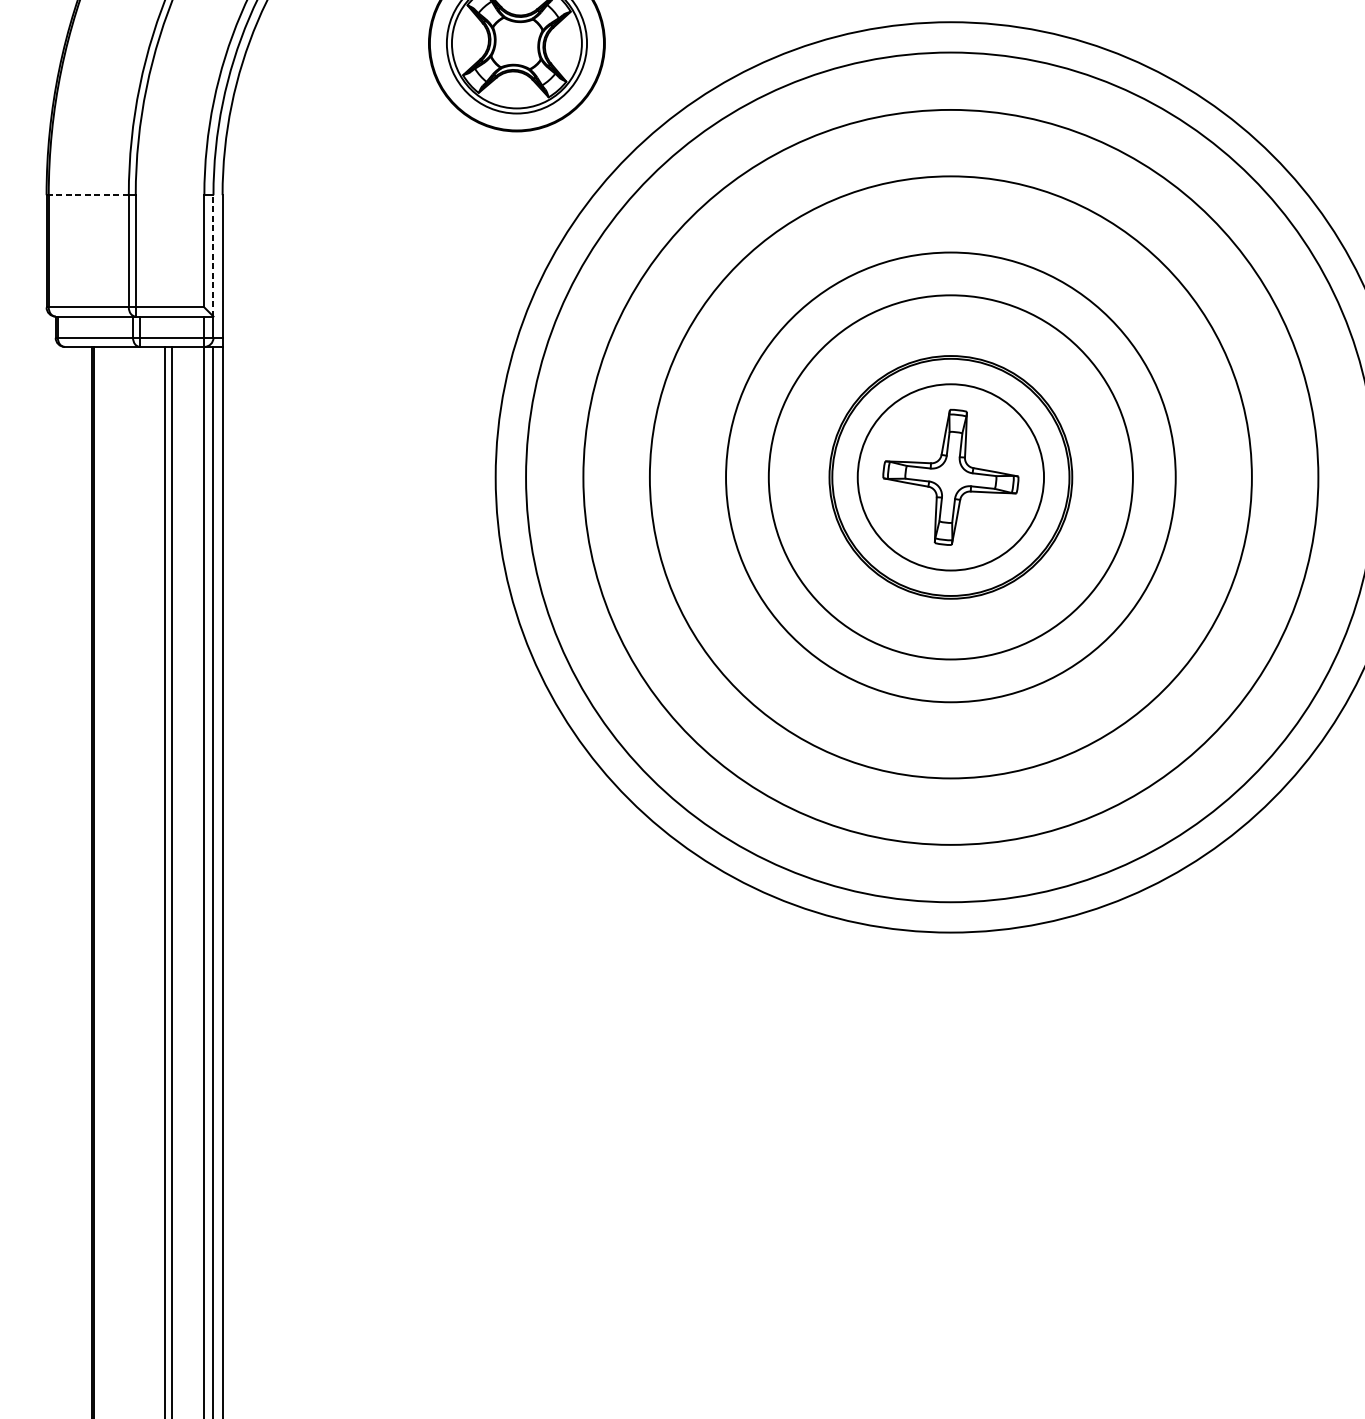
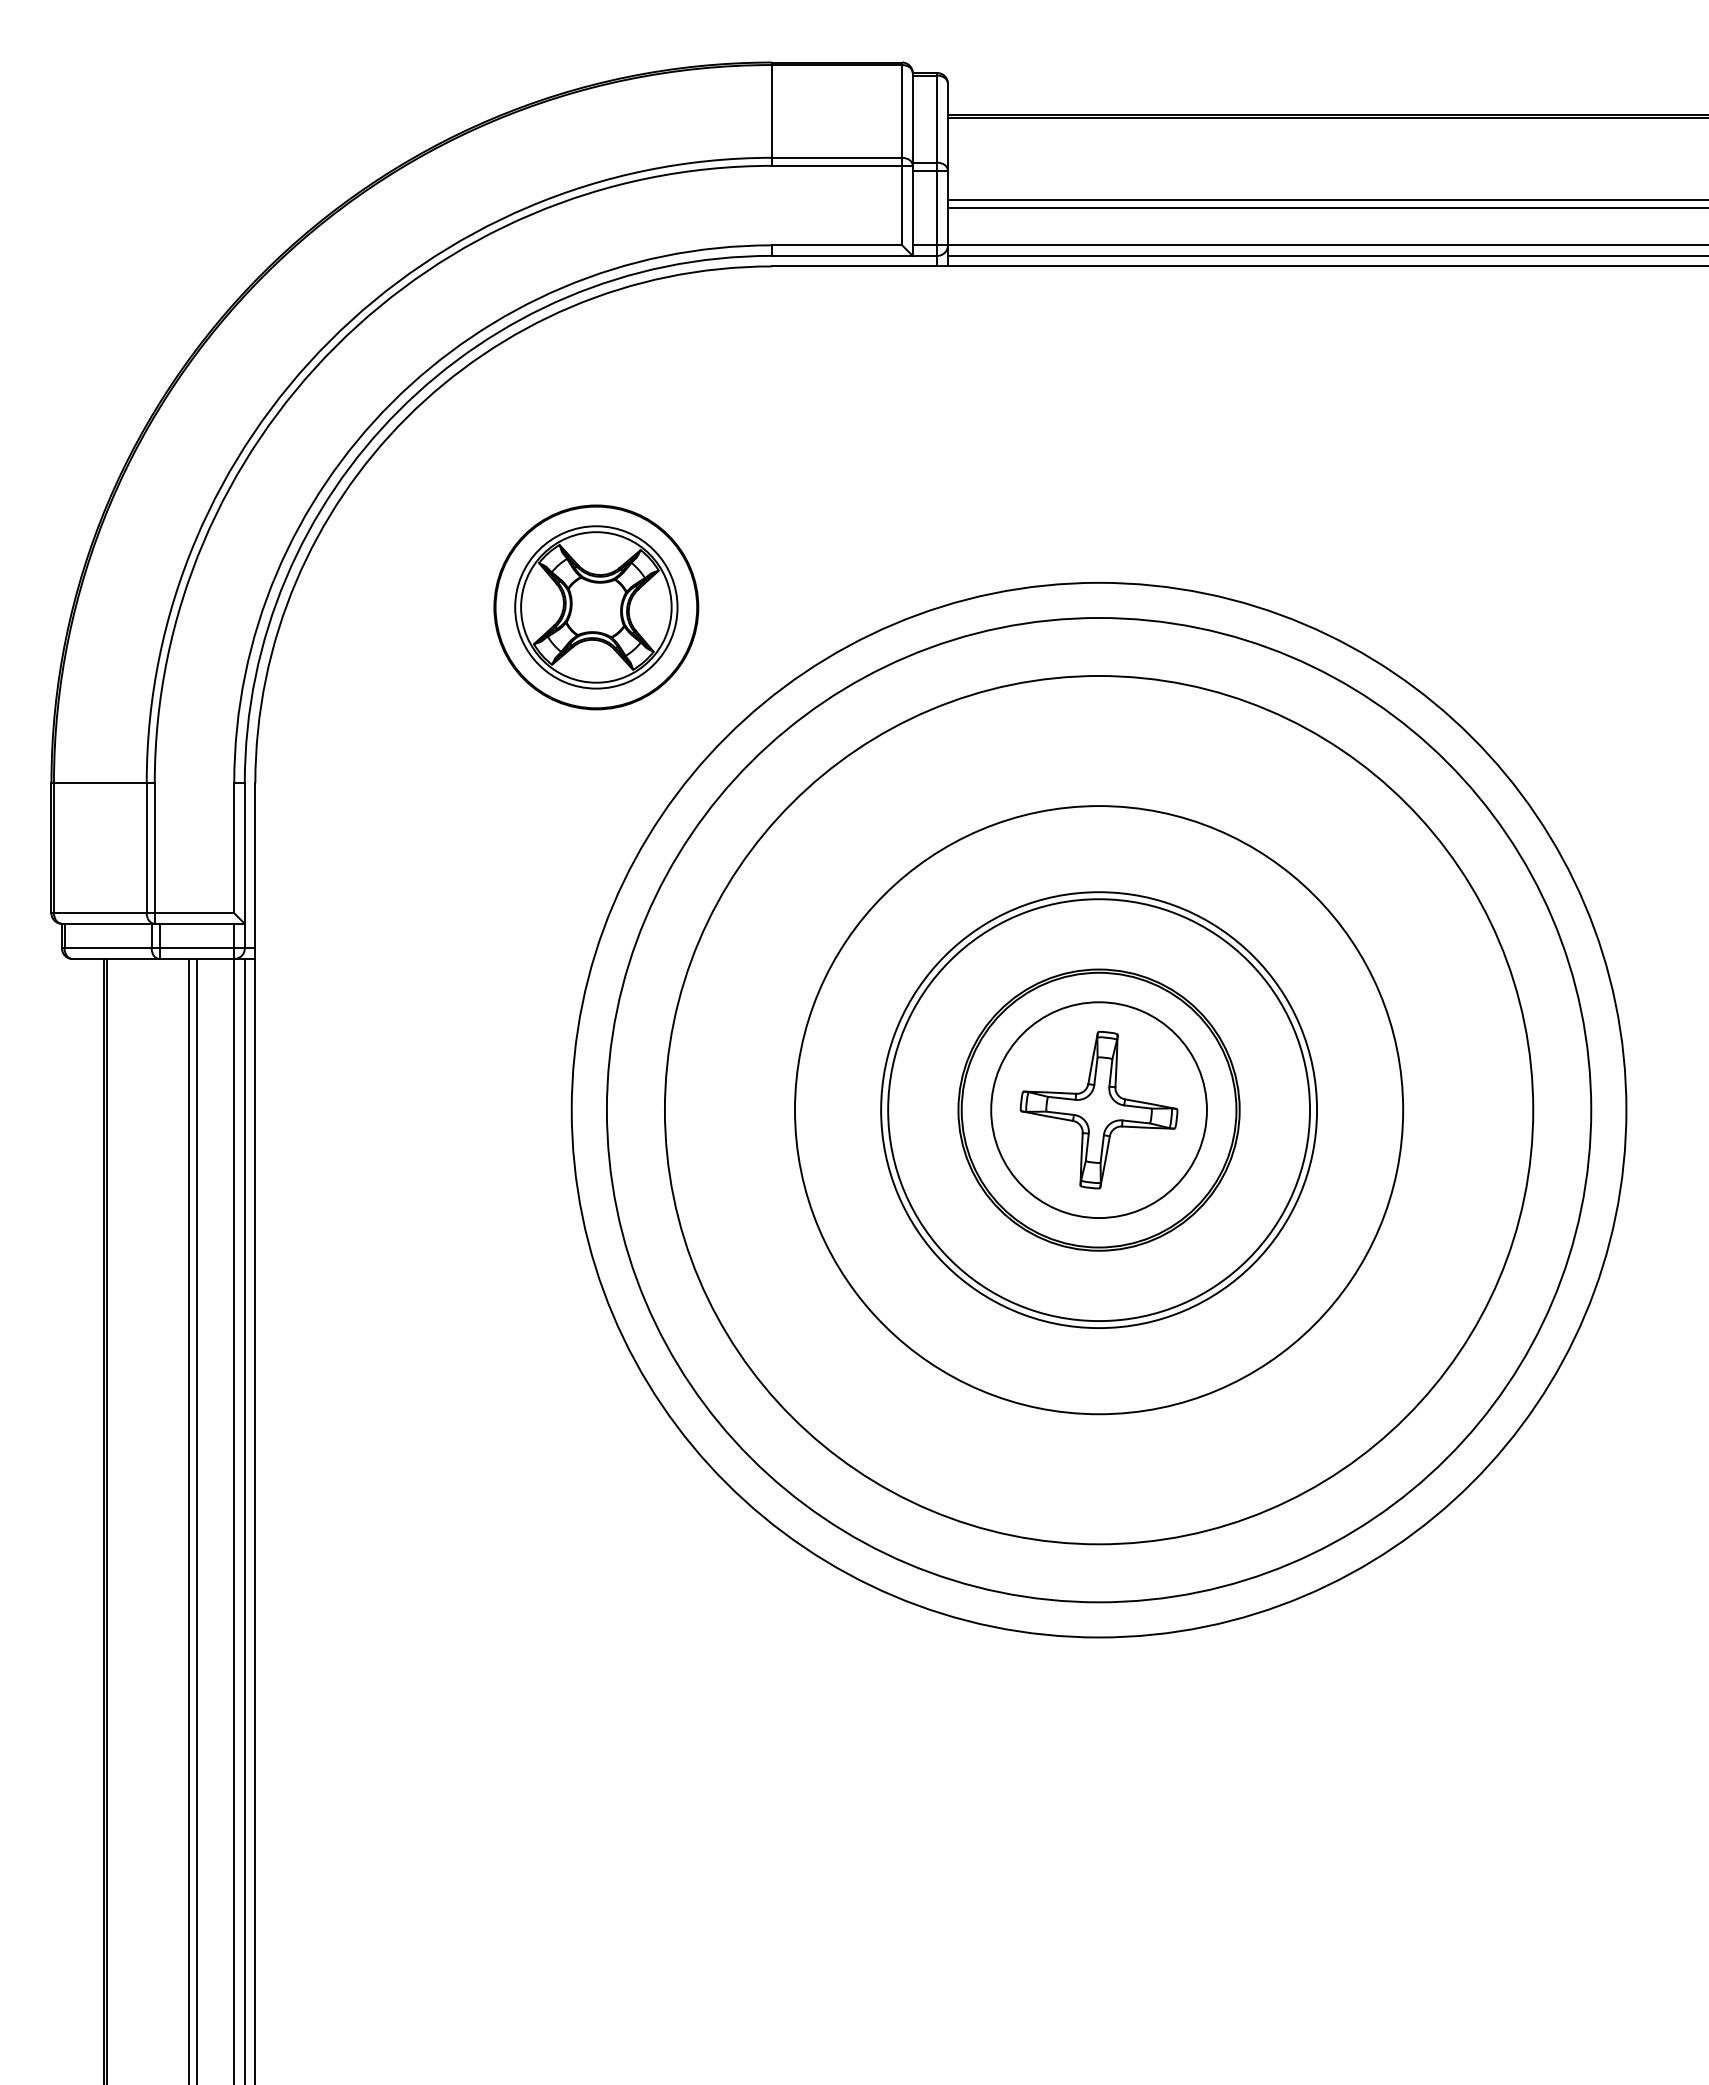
line: (88, 195) -> (99, 783), dashed -> solid
line: (213, 255) -> (244, 853), dashed -> solid
circle: (950, 477) -> (1098, 1110), size x1.67
circle: (951, 477) -> (1099, 1110), size x0.62
circle: (951, 477) -> (1099, 1110), size x0.71

